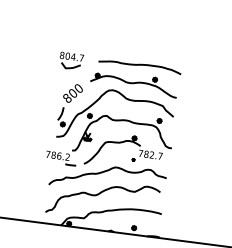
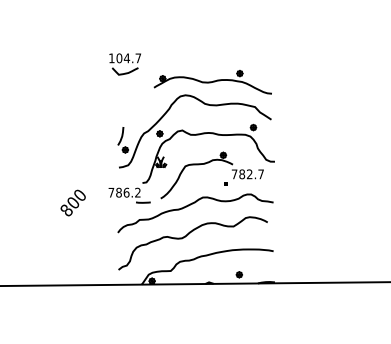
text: (61, 55) -> (111, 58), 804.7 -> 104.7
curve: (140, 65) -> (217, 57), removed
text: (72, 93) -> (72, 202), moved

